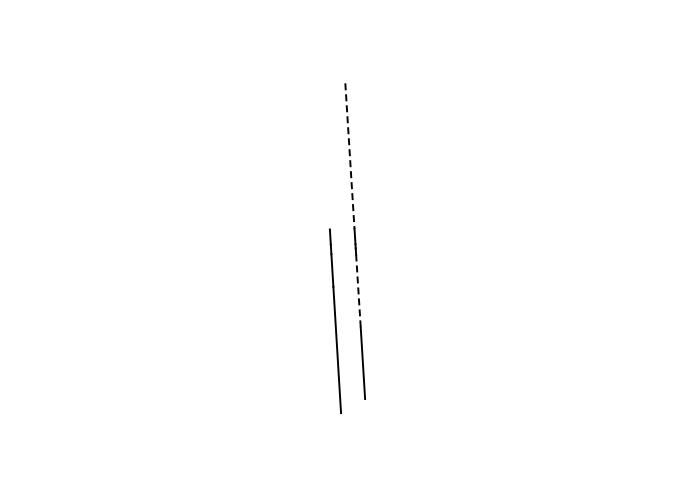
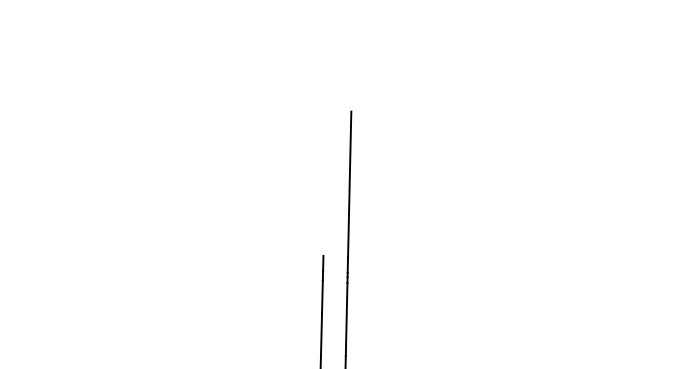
line: (349, 156) -> (349, 184), dashed -> solid
line: (358, 291) -> (346, 320), dashed -> solid

